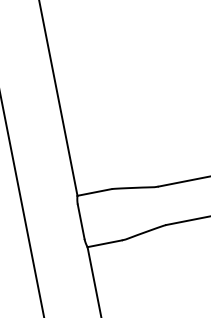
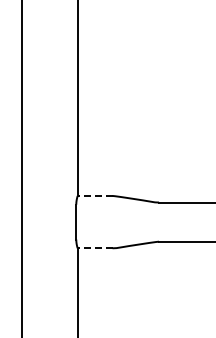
line: (93, 192) -> (94, 195), solid -> dashed
line: (104, 244) -> (94, 248), solid -> dashed

